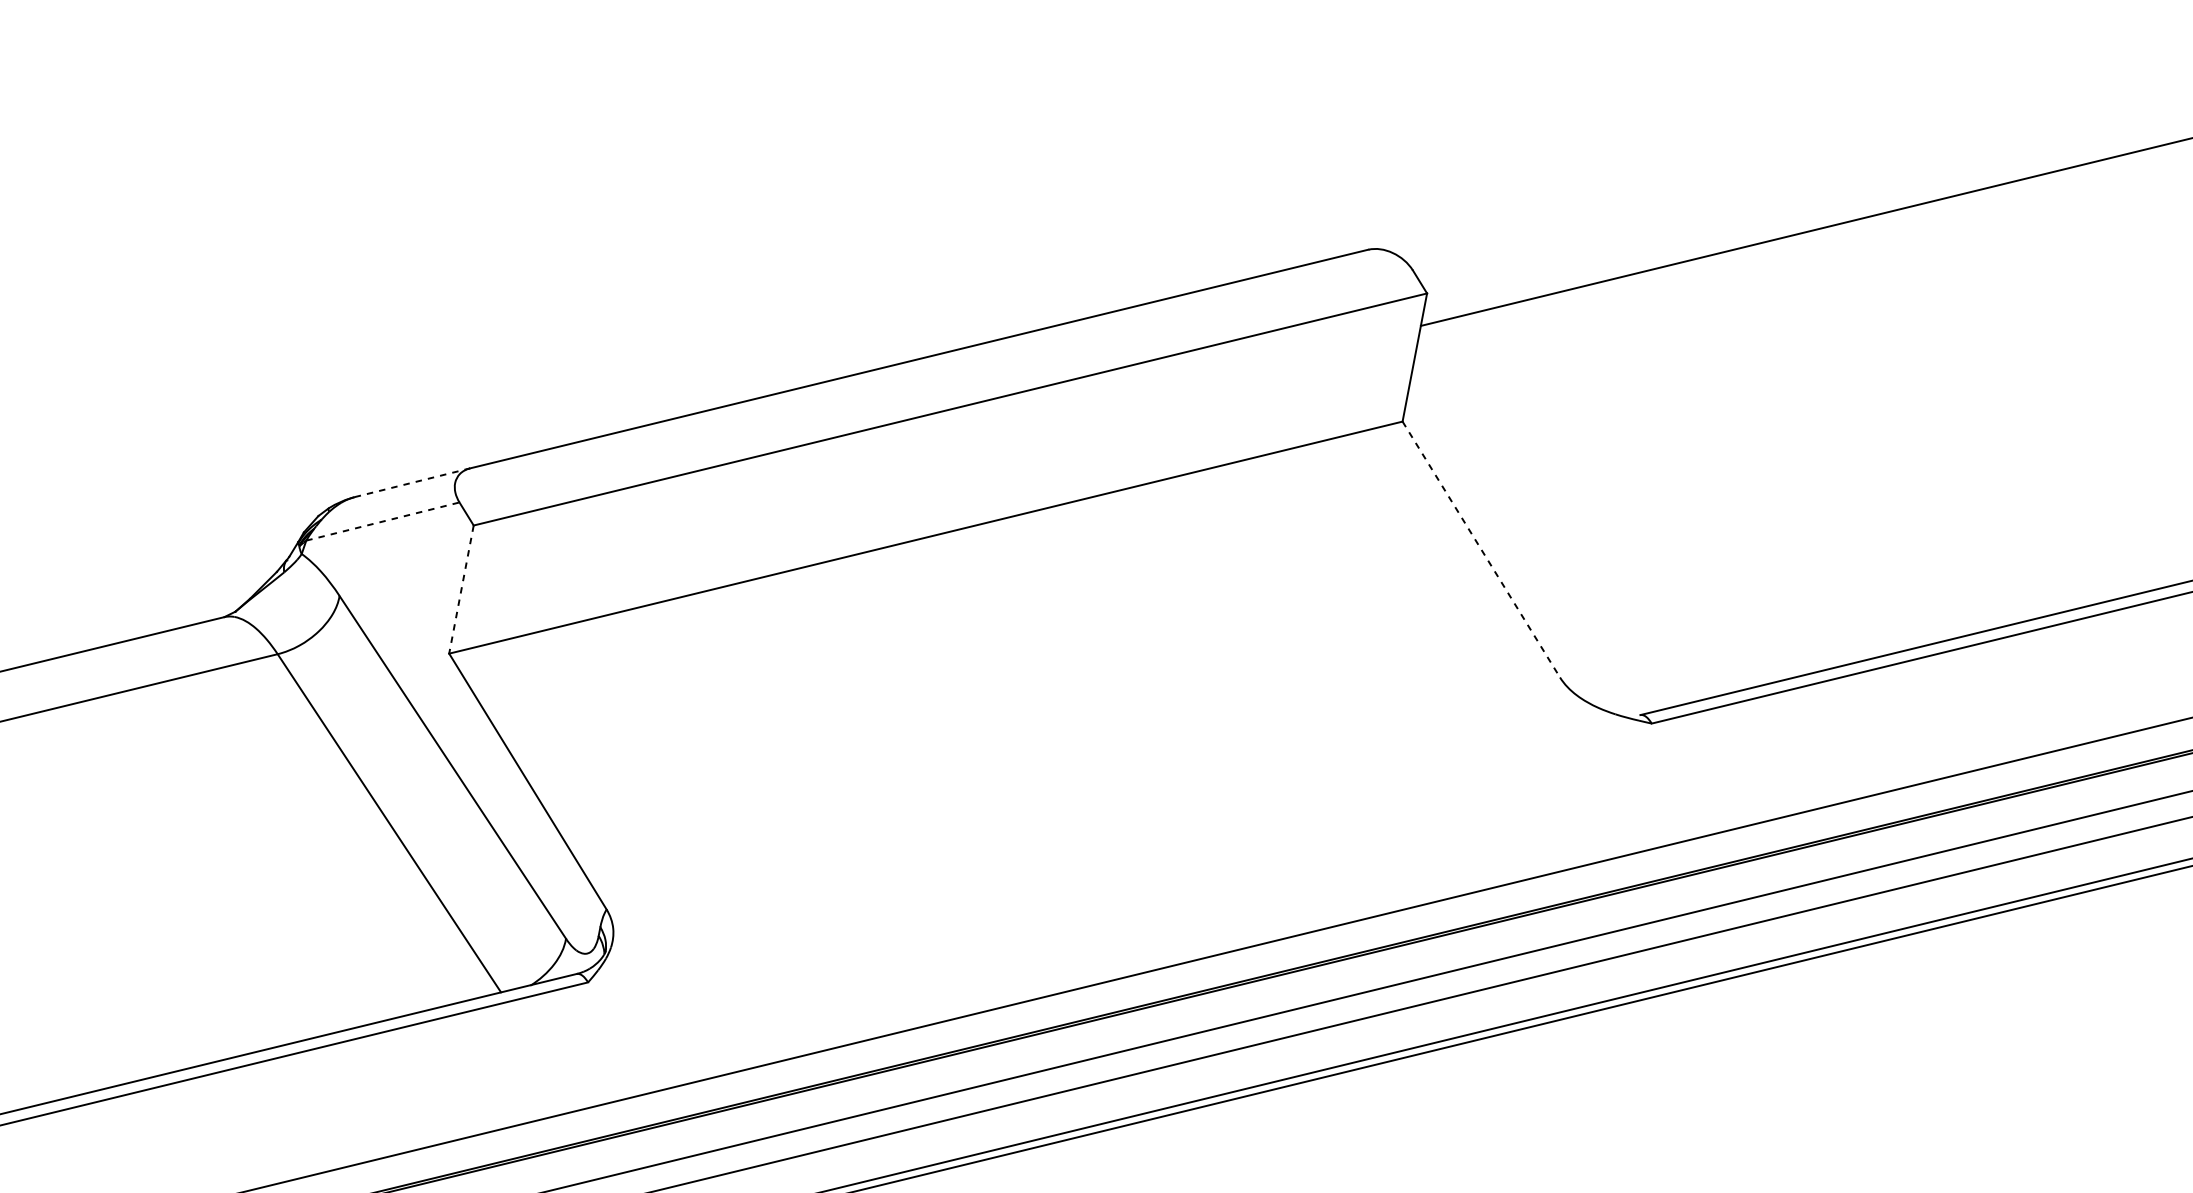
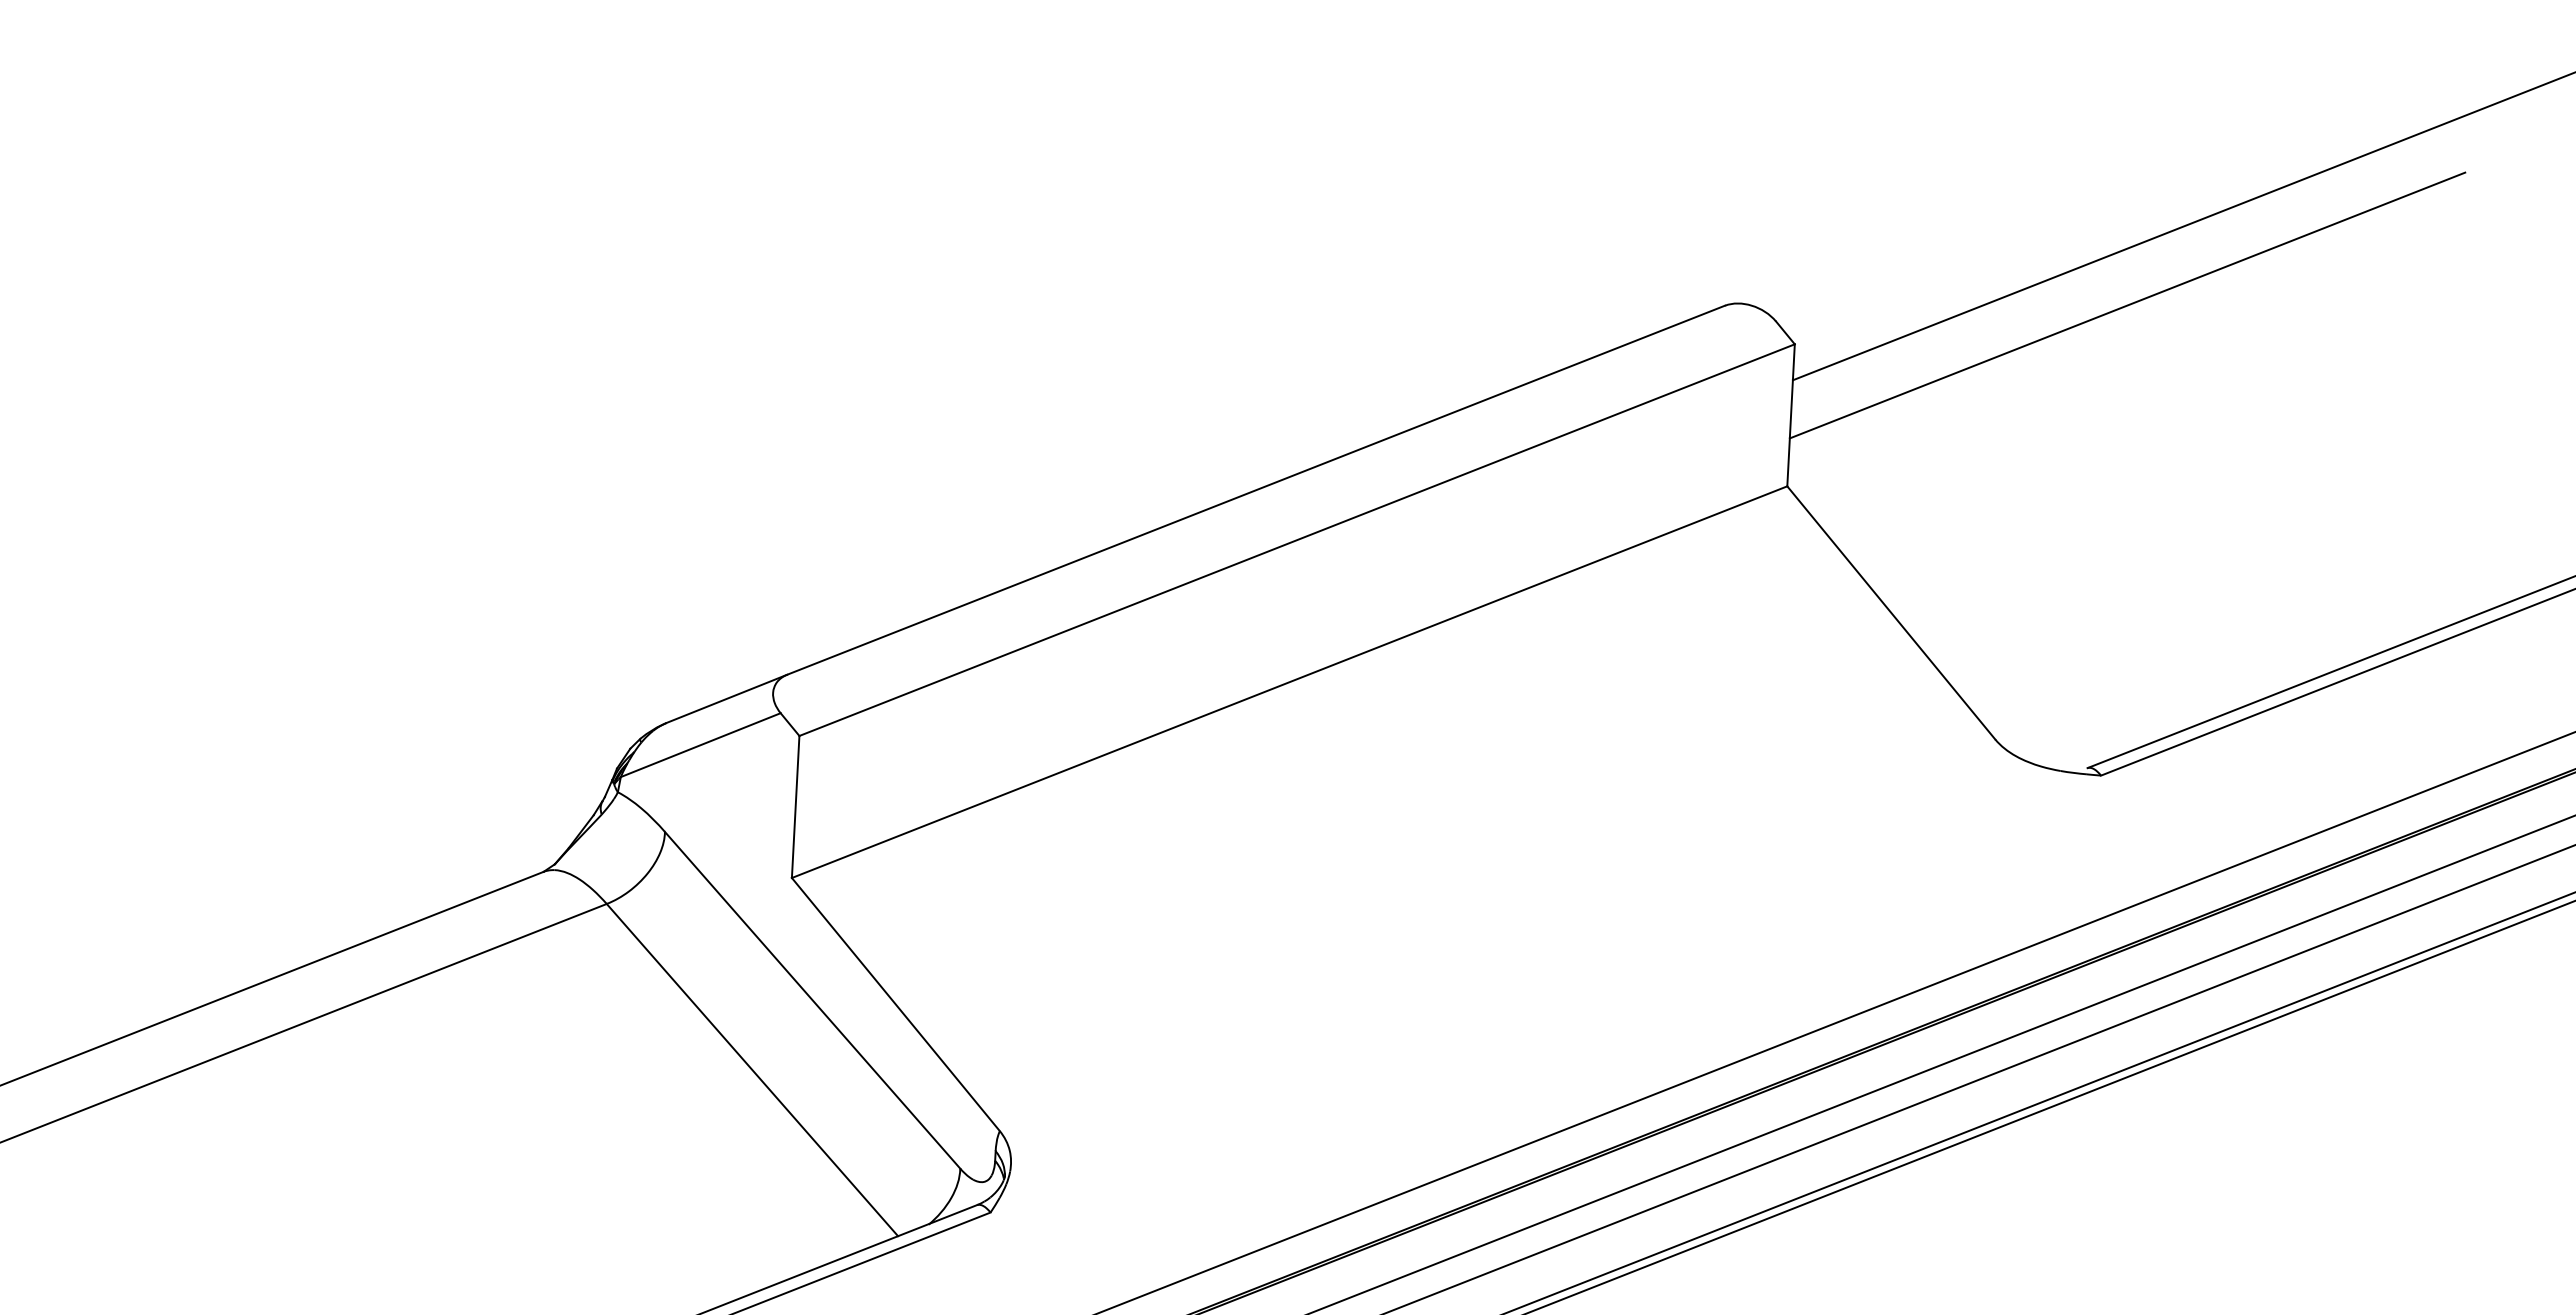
line: (1734, 299) -> (2127, 305), added
line: (412, 482) -> (726, 698), dashed -> solid
line: (383, 521) -> (701, 744), dashed -> solid
line: (1481, 549) -> (1891, 612), dashed -> solid
line: (461, 590) -> (795, 807), dashed -> solid

